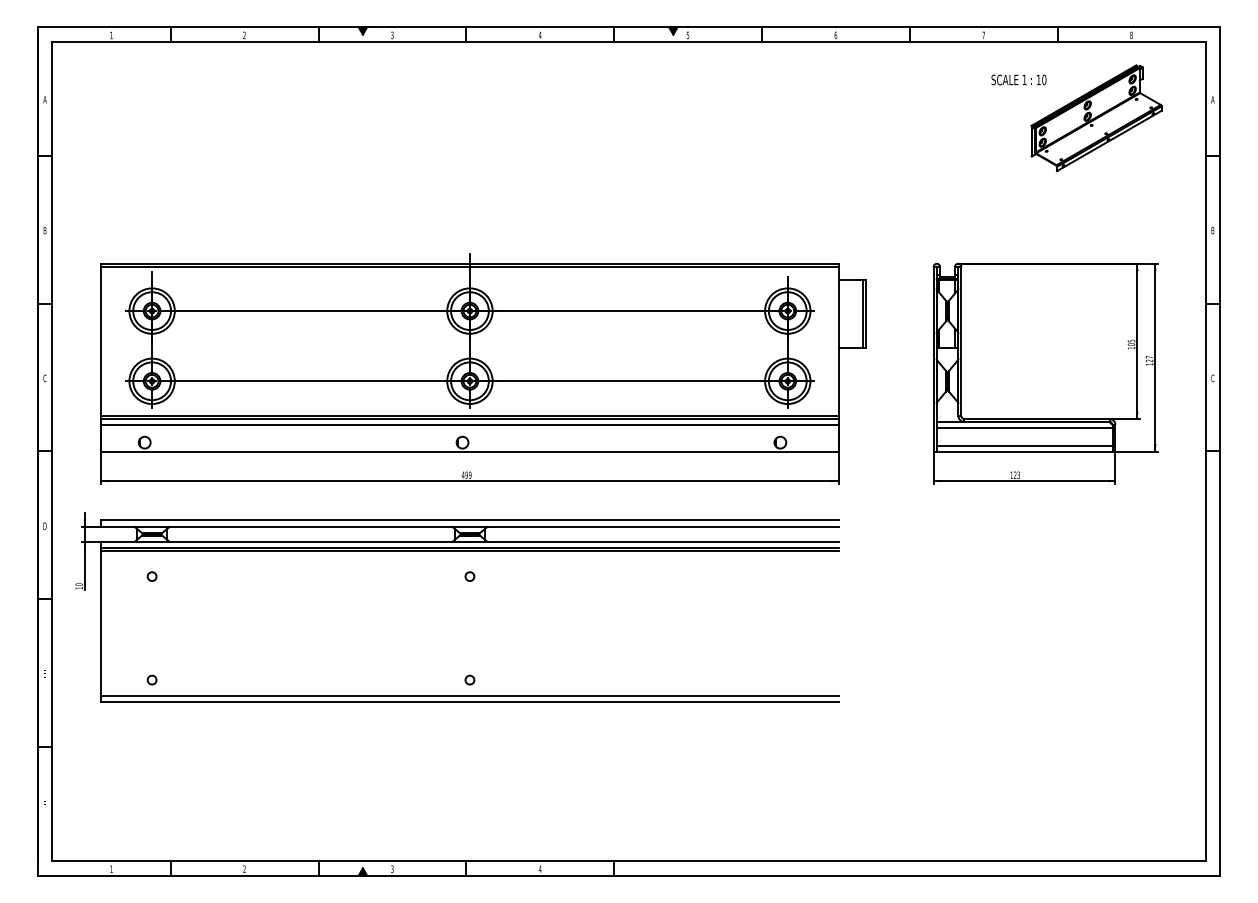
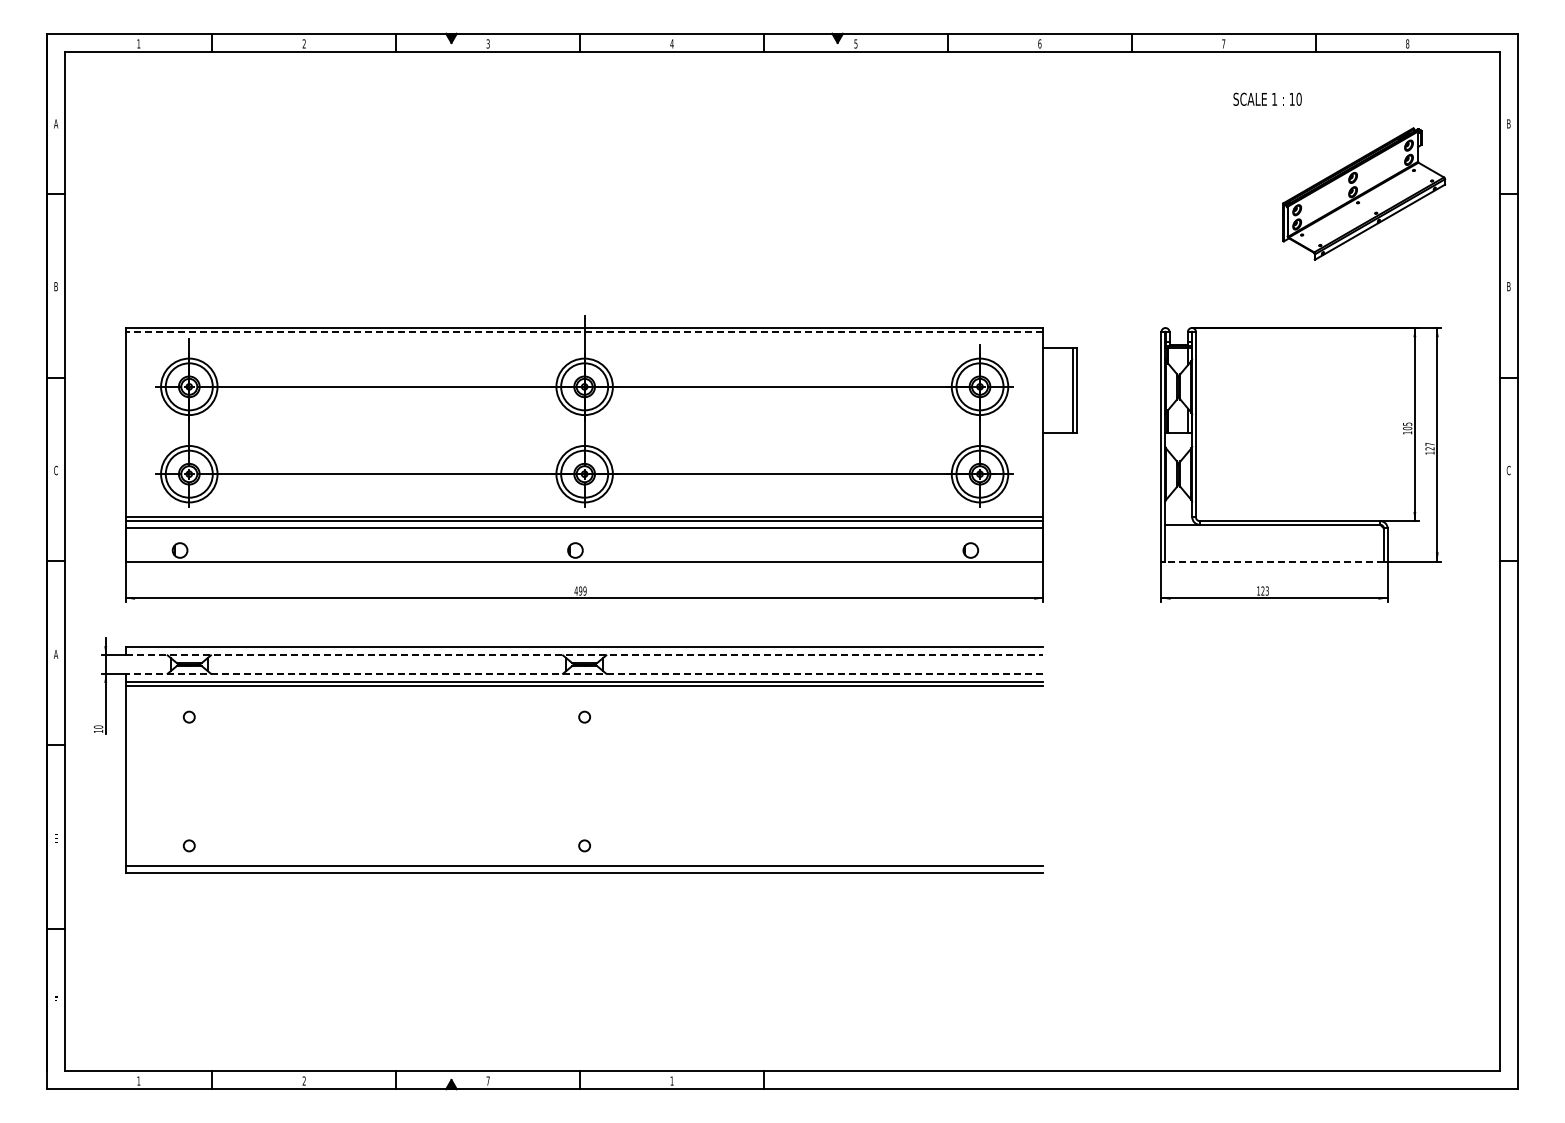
text: (1212, 99) -> (1508, 123), A -> B
part: (1096, 117) -> (1364, 193), moved
line: (469, 267) -> (584, 332), solid -> dashed
line: (1024, 428) -> (1274, 532), removed
line: (1024, 445) -> (1274, 554), removed
line: (1024, 451) -> (1274, 561), solid -> dashed
text: (44, 525) -> (55, 653), D -> A
line: (469, 527) -> (584, 655), solid -> dashed
line: (469, 541) -> (584, 673), solid -> dashed
text: (391, 868) -> (487, 1080), 3 -> 7
text: (539, 868) -> (671, 1080), 4 -> 1

